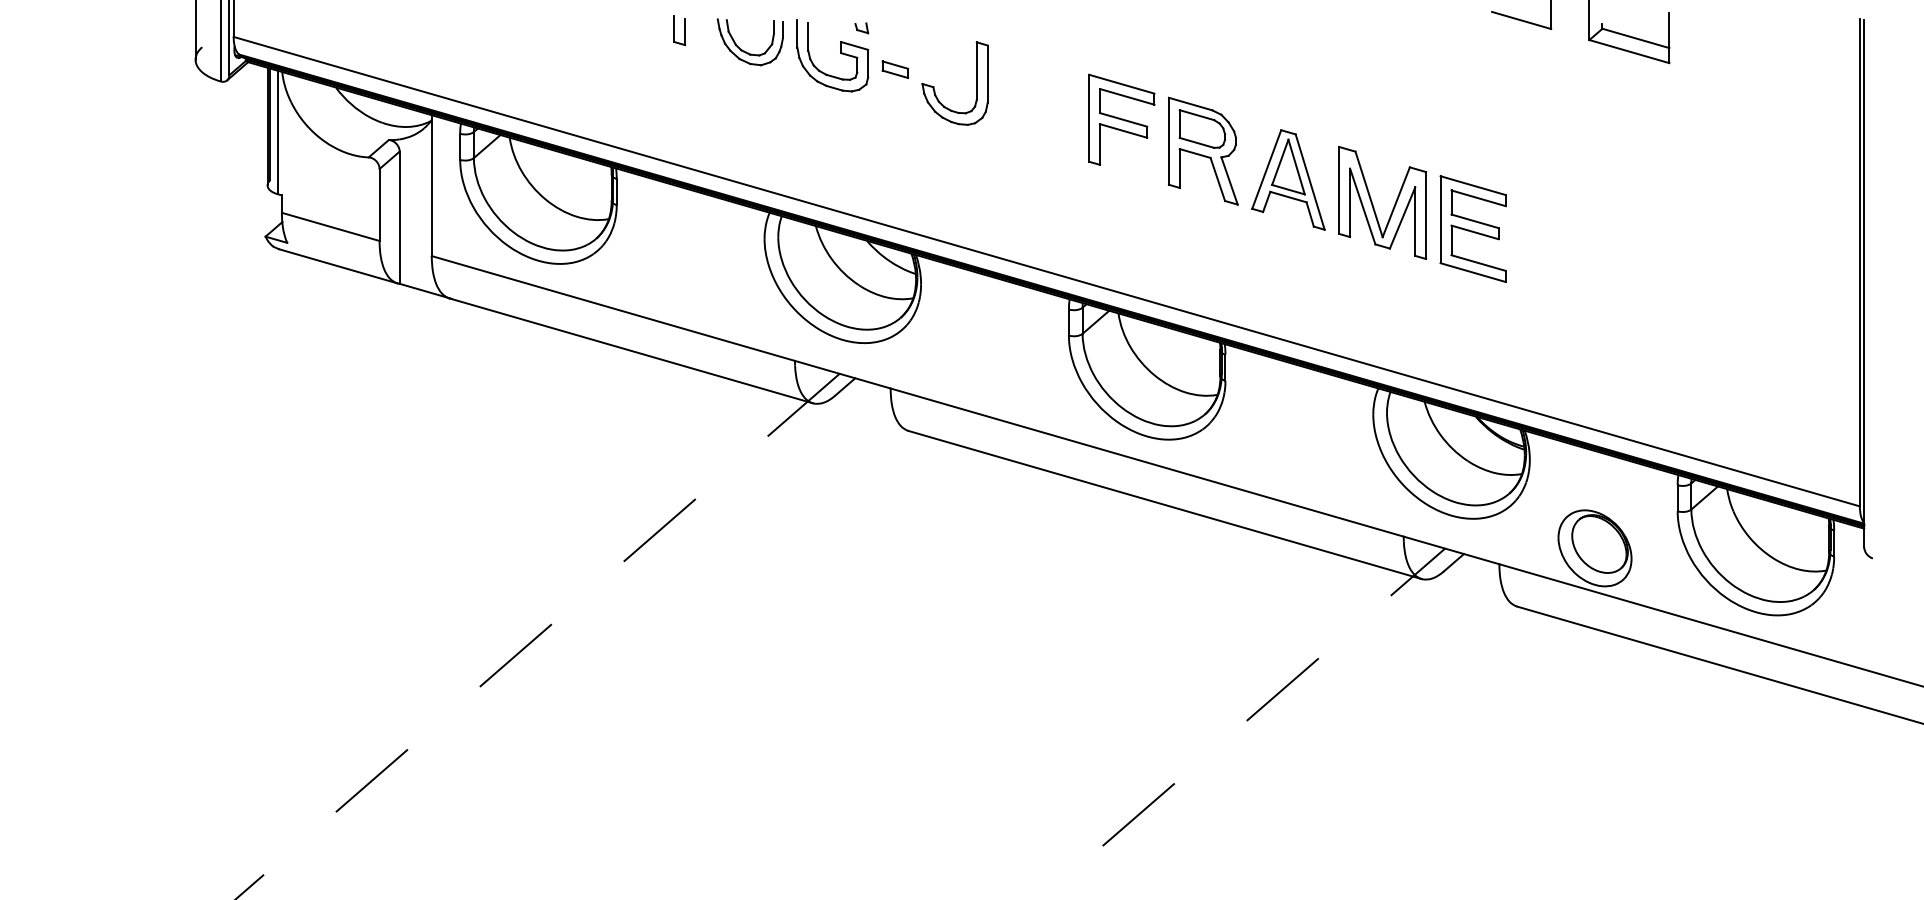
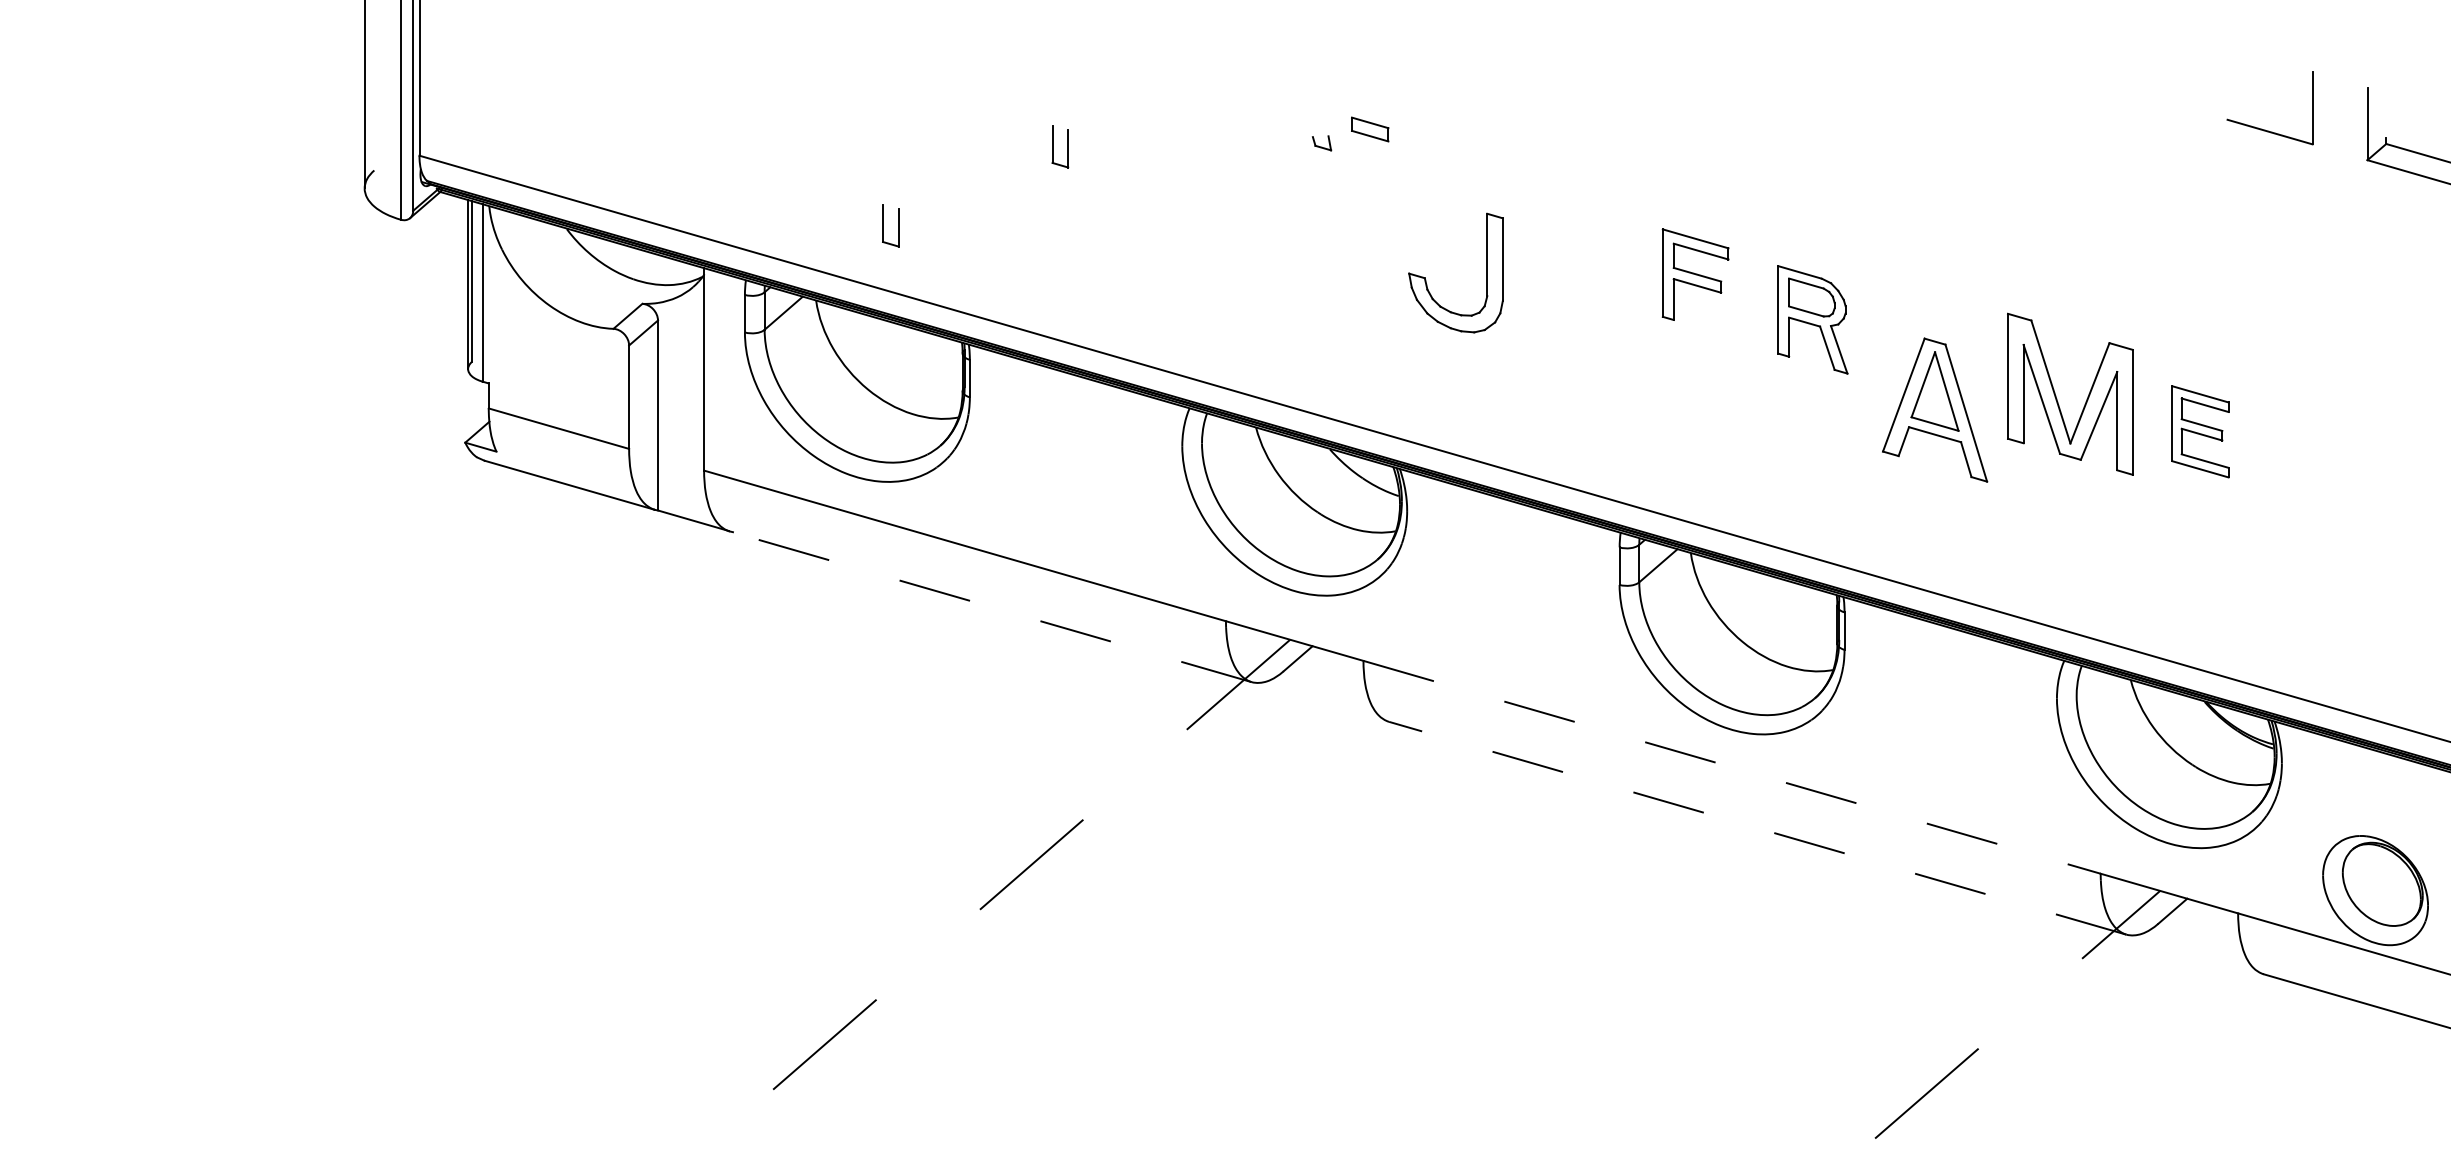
part: (744, 50) -> (1153, 175), removed
part: (840, 53) -> (1291, 179), removed
part: (894, 69) -> (1368, 129), moved
part: (561, 85) -> (890, 225), added
part: (934, 86) -> (1426, 277), moved
part: (1121, 119) -> (1695, 274), size x0.7
part: (1203, 150) -> (1812, 318), size x0.7
part: (1288, 179) -> (1935, 409), moved
part: (1472, 228) -> (2199, 430), size x0.6
line: (630, 350) -> (989, 606), solid -> dashed
line: (1147, 462) -> (1732, 767), solid -> dashed
line: (1164, 504) -> (1756, 827), solid -> dashed

